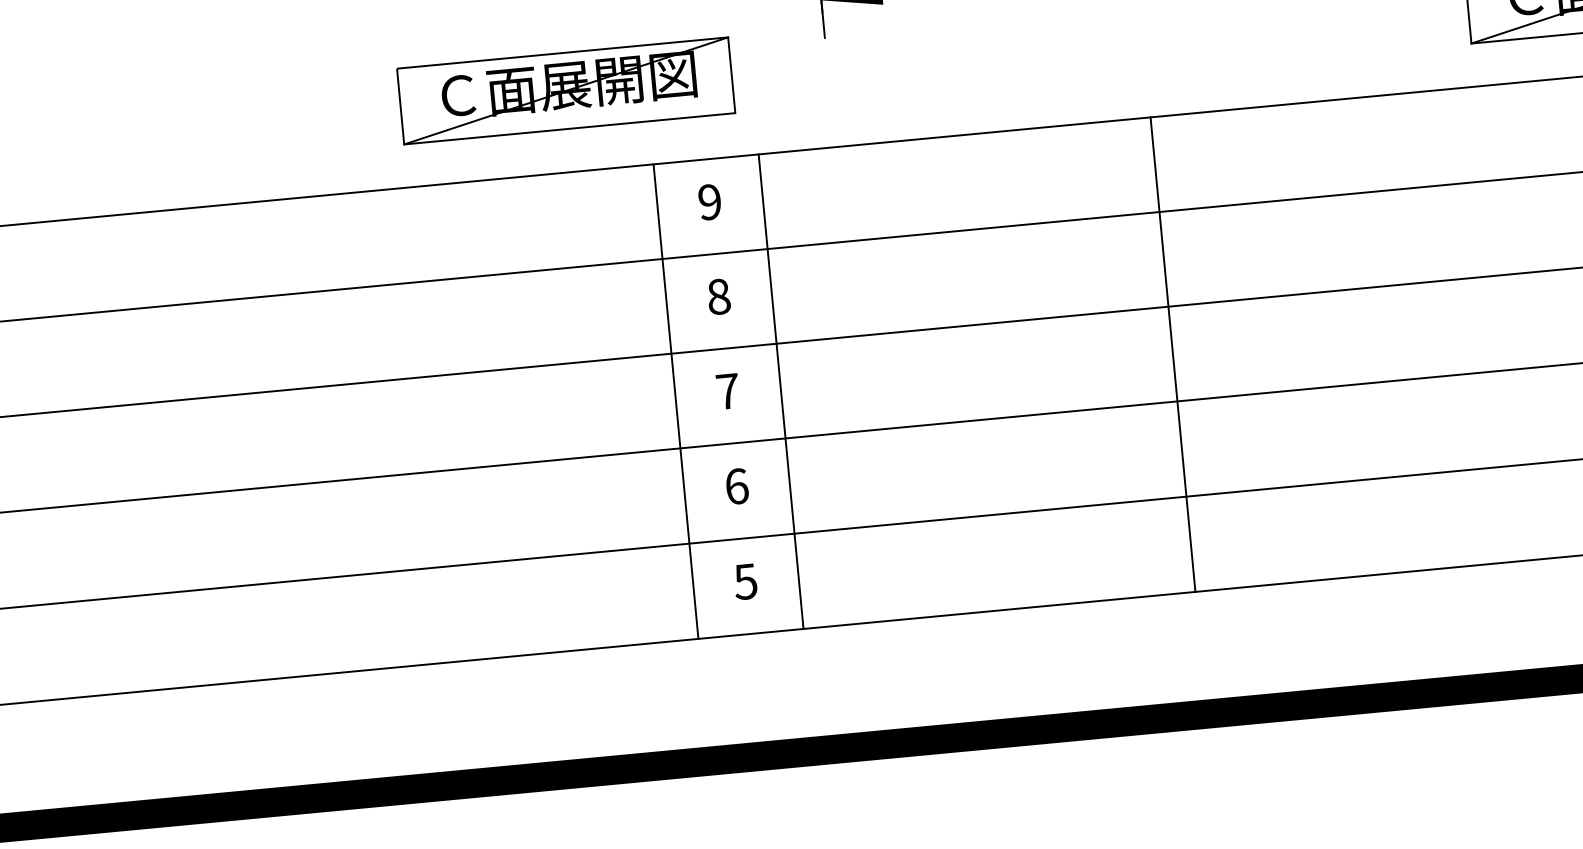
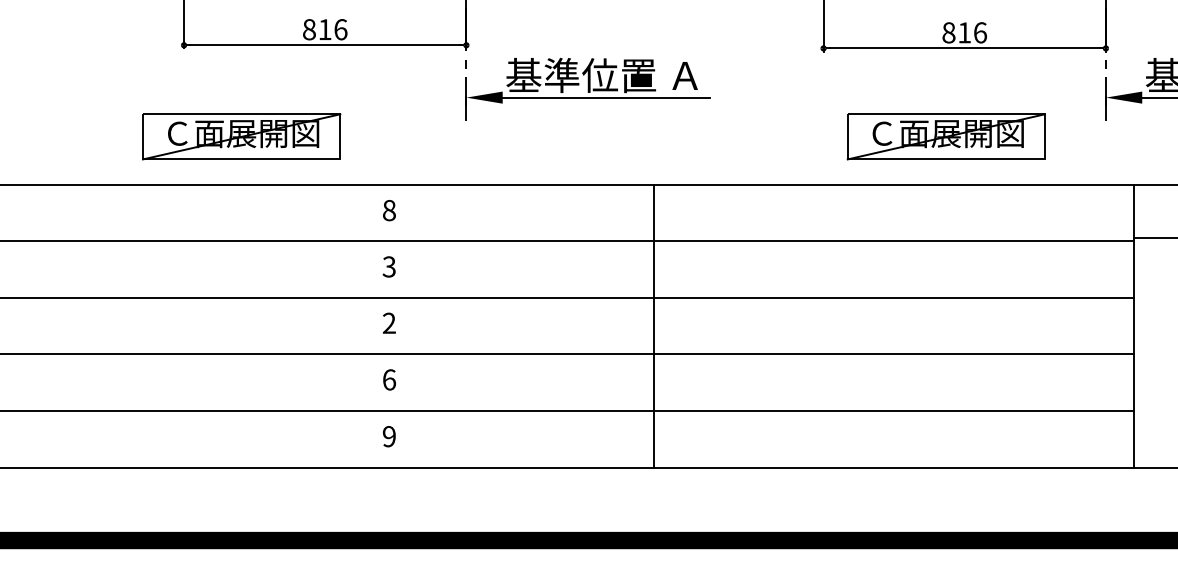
part: (565, 90) -> (241, 136), moved
text: (708, 202) -> (388, 210), 9 -> 8
text: (717, 296) -> (388, 266), 8 -> 3
text: (726, 390) -> (388, 322), 7 -> 2
line: (780, 391) -> (420, 326), removed
line: (676, 401) -> (358, 326), removed
text: (744, 581) -> (388, 436), 5 -> 9

